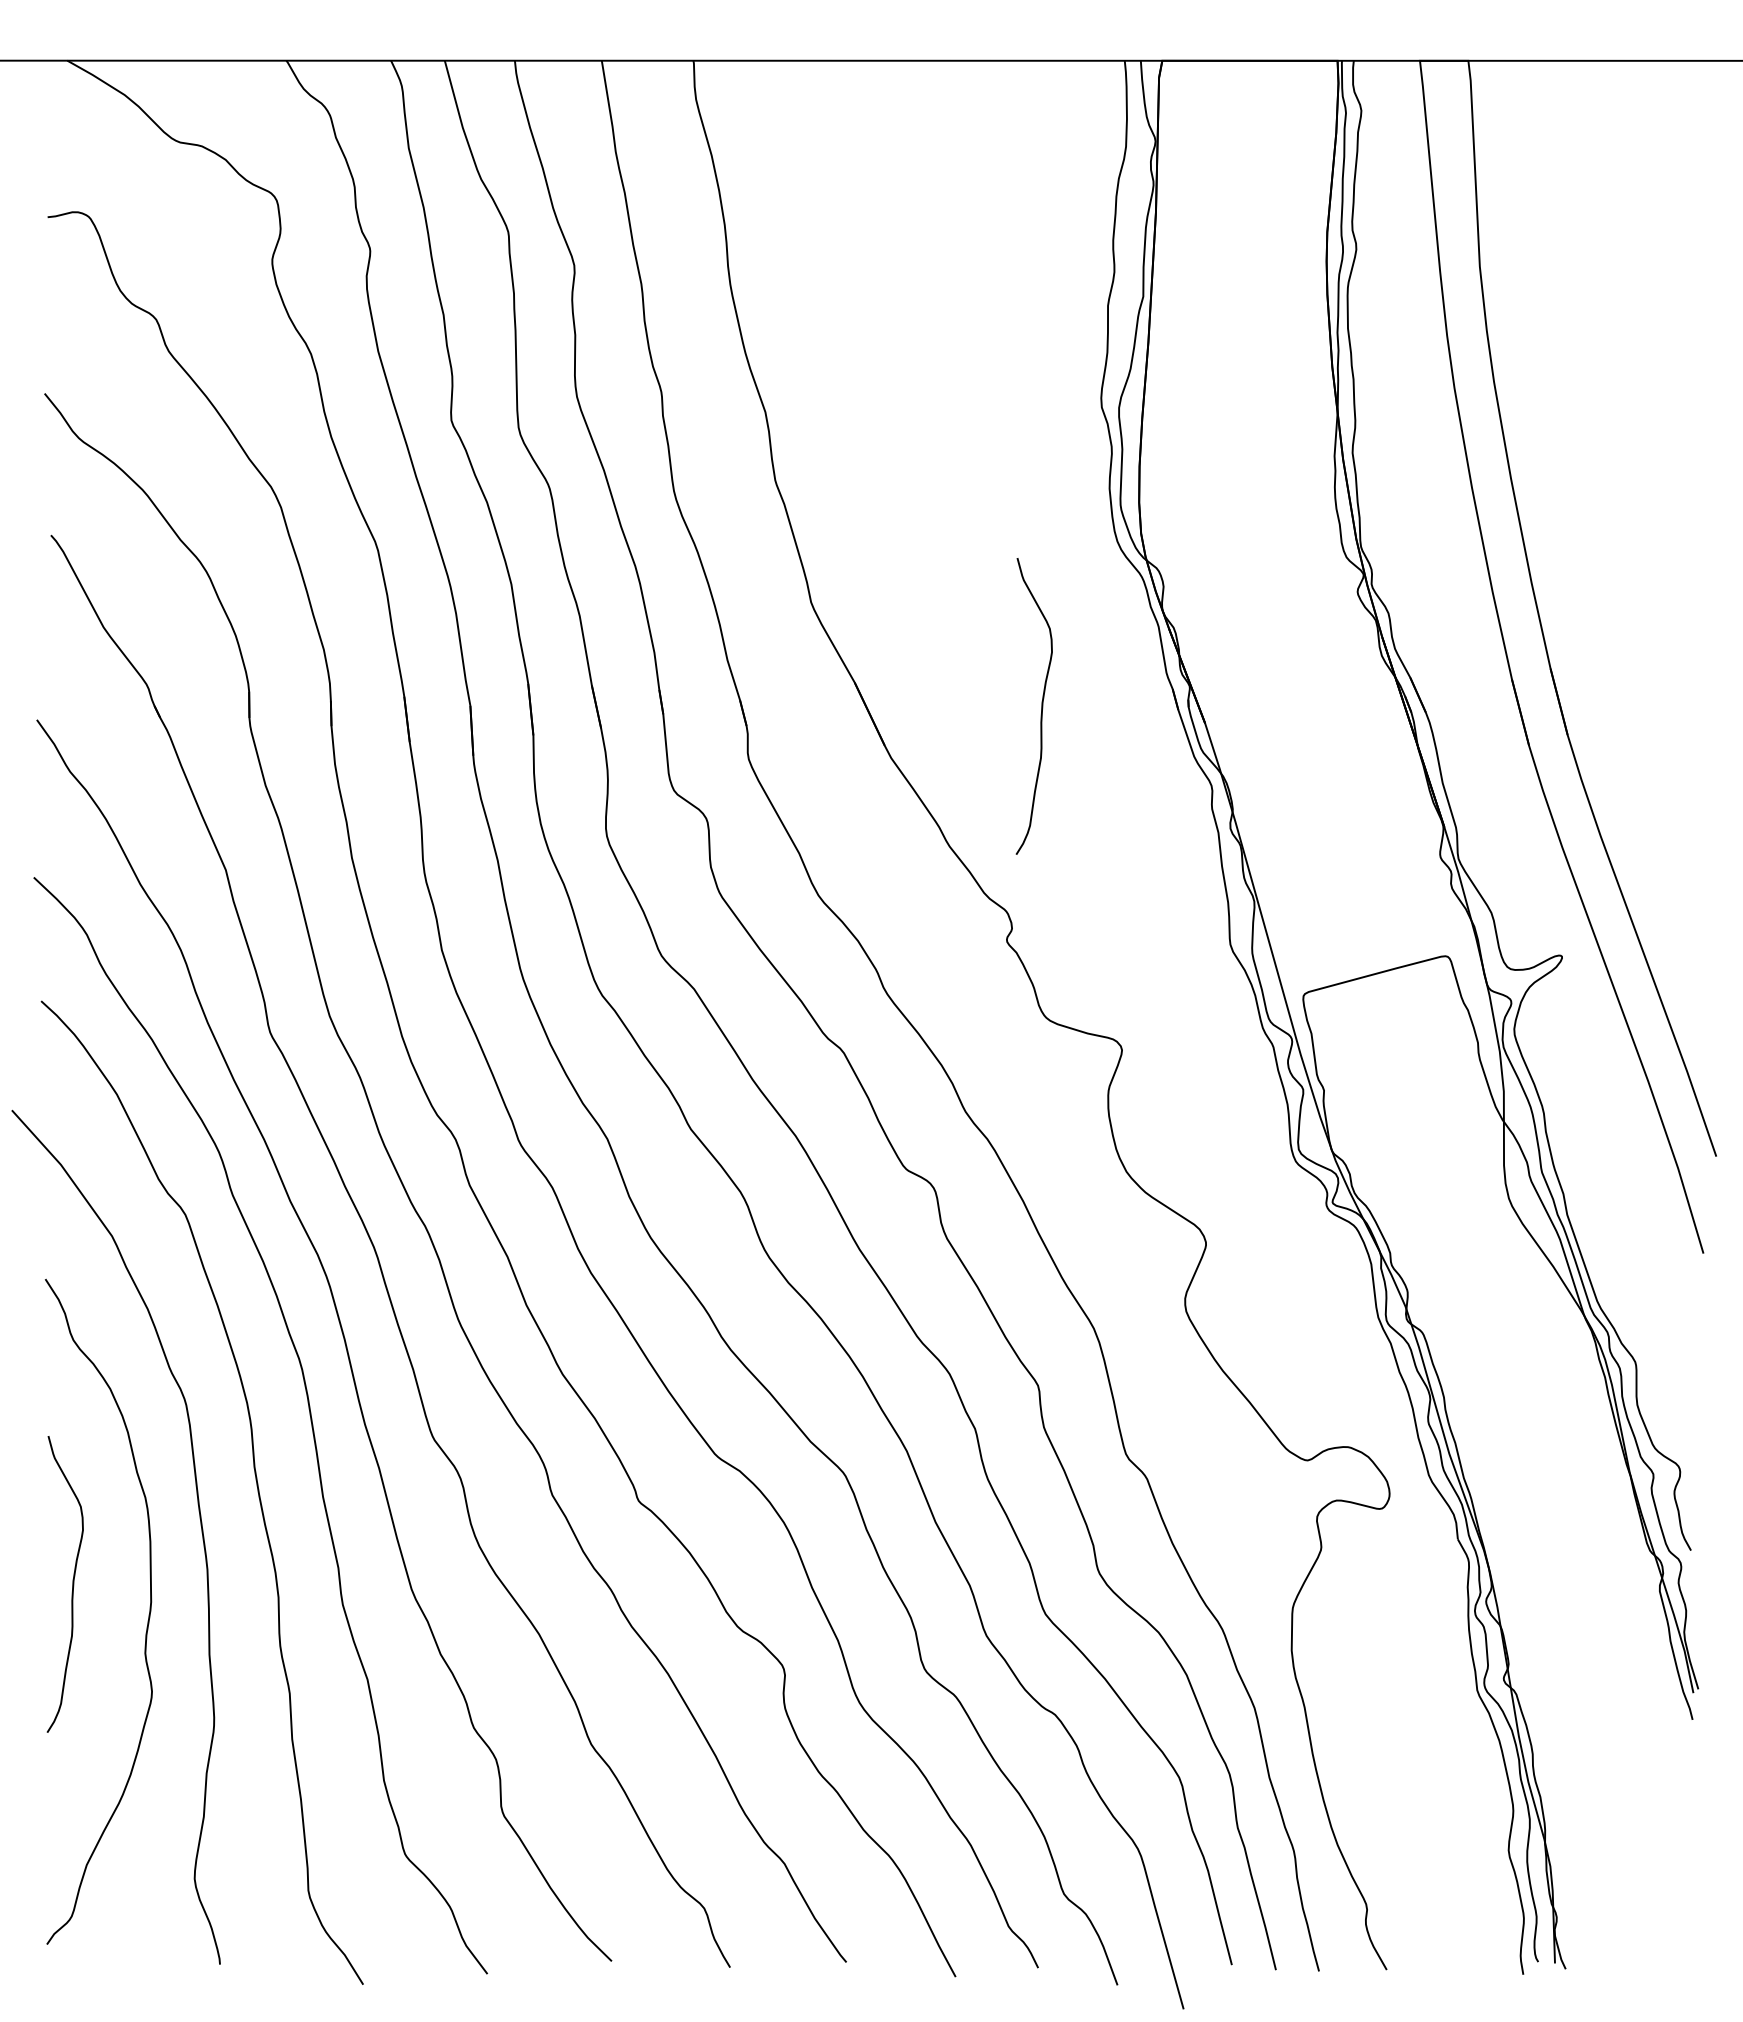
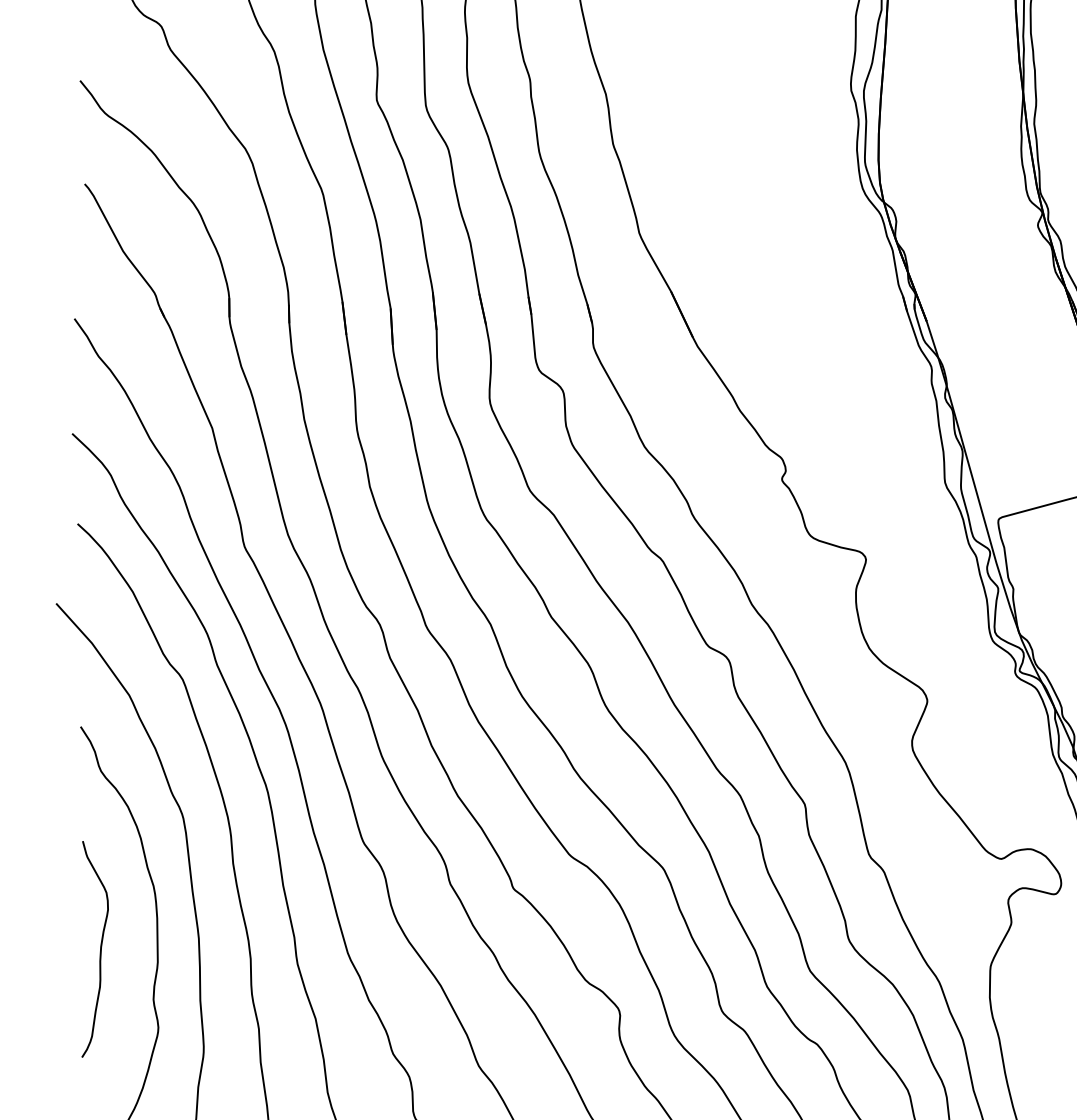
curve: (1041, 706) -> (807, 308), removed

